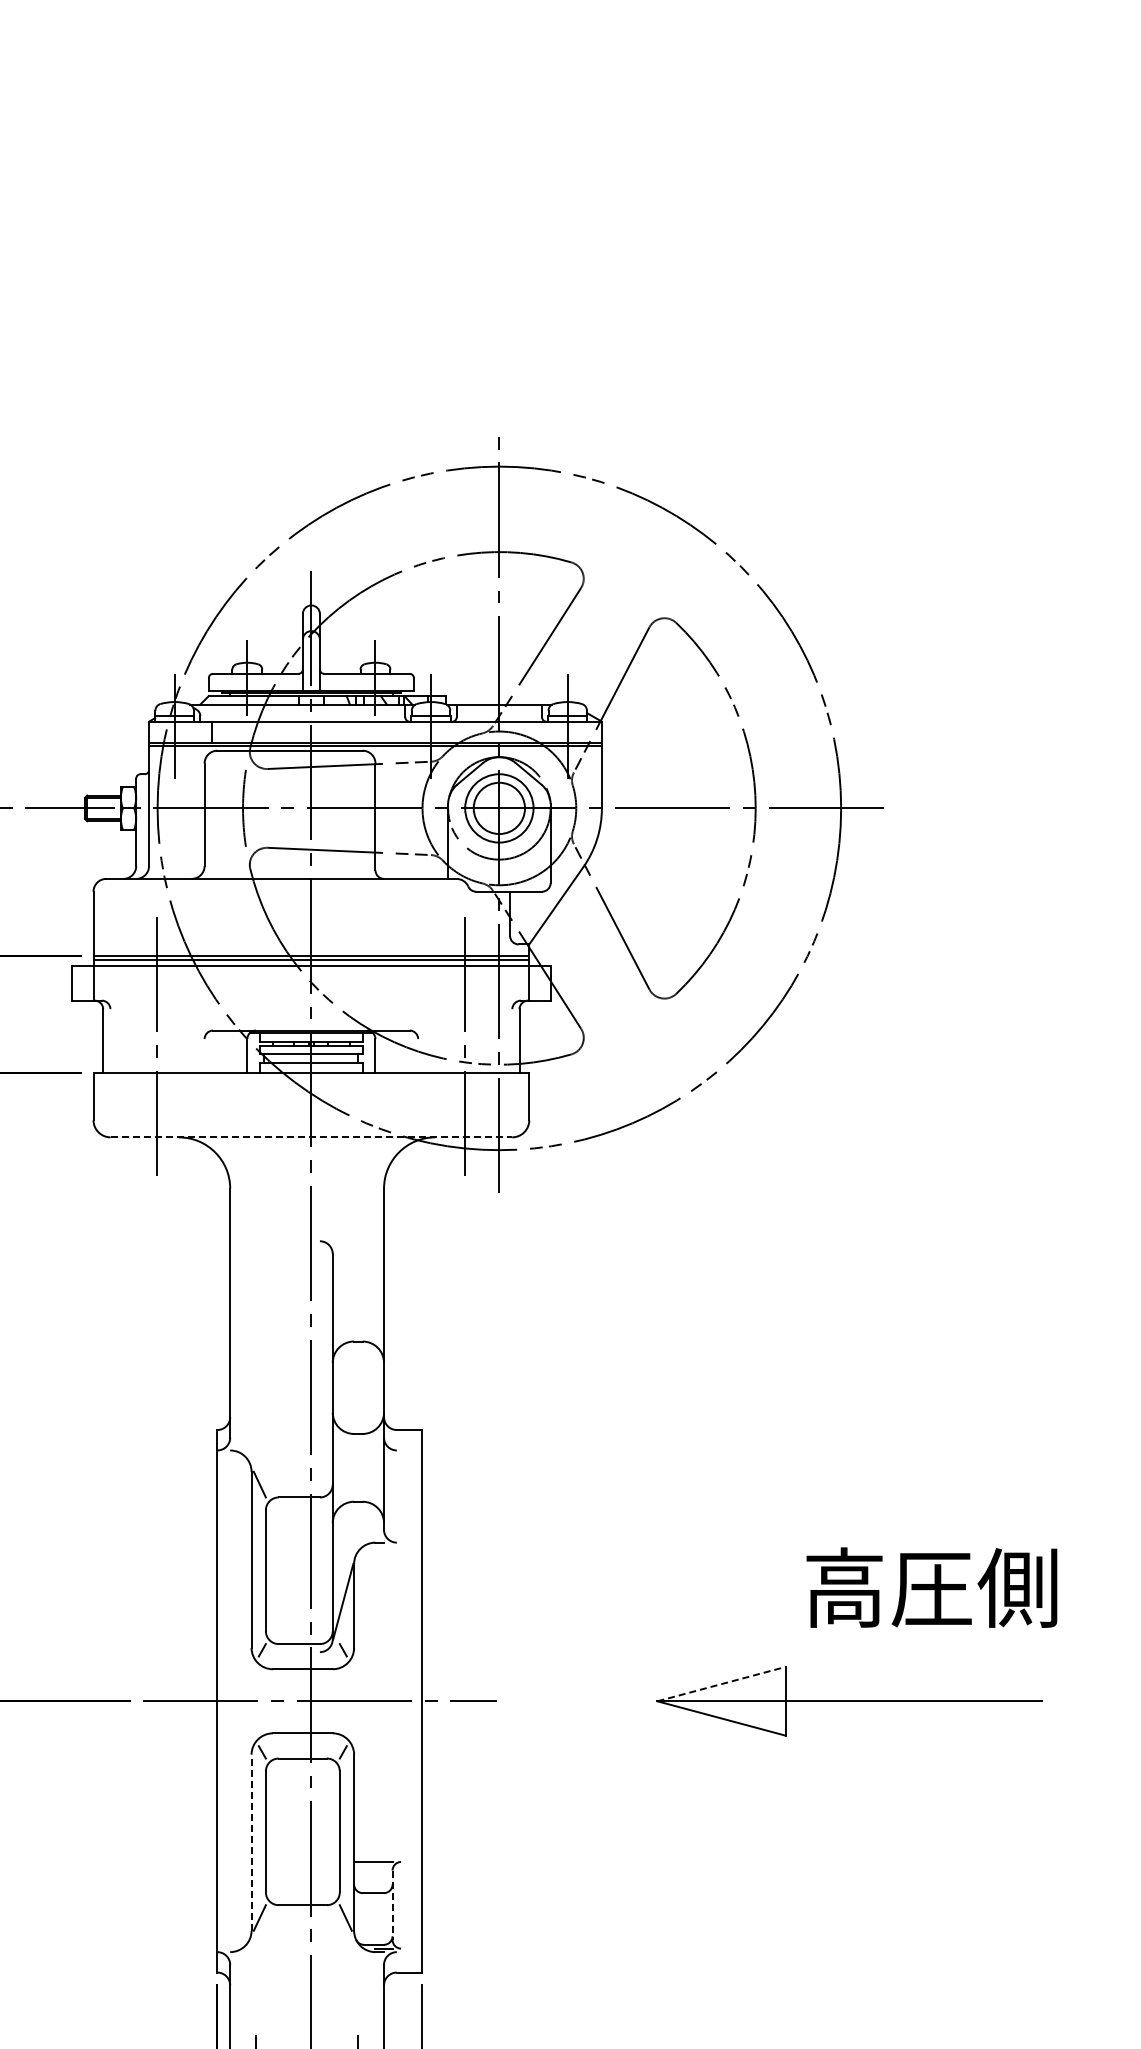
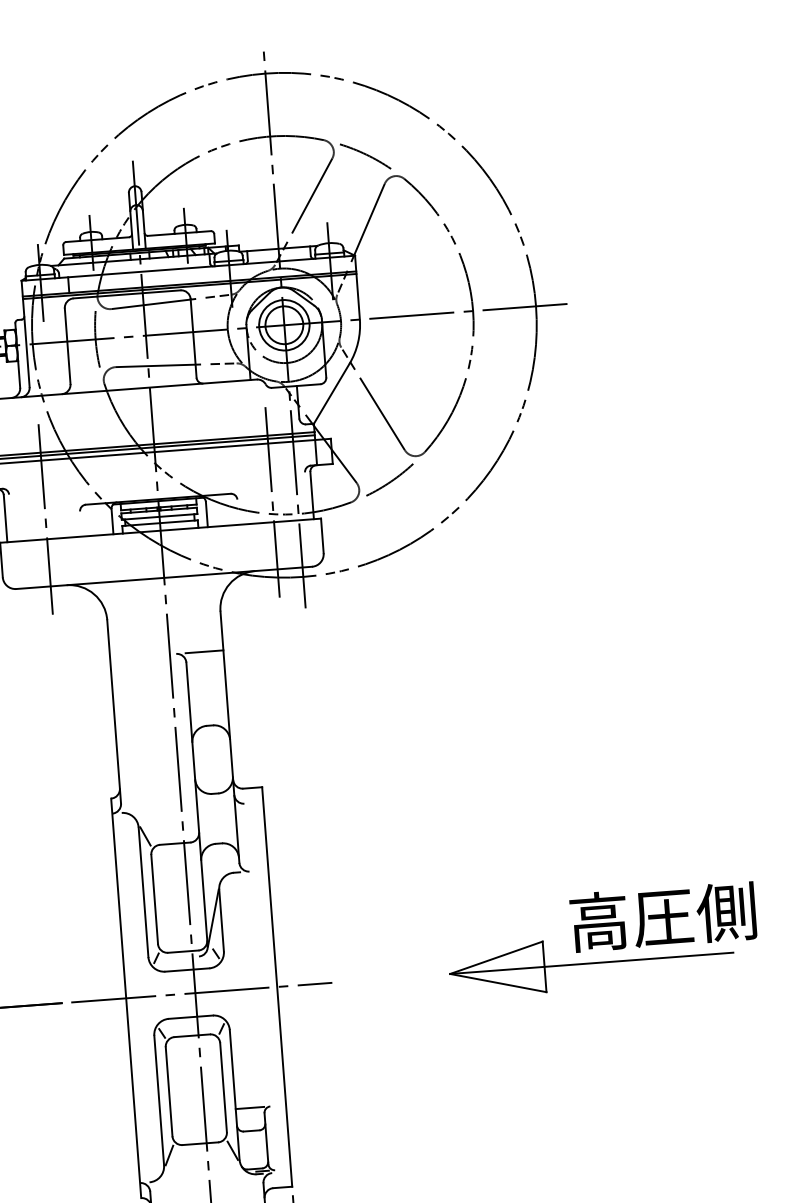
arc: (625, 586) -> (364, 154), added
arc: (626, 1029) -> (390, 481), added
line: (311, 1137) -> (164, 577), dashed -> solid
line: (358, 1241) -> (204, 651), added
text: (931, 1587) -> (662, 916), moved
line: (722, 1684) -> (497, 958), dashed -> solid
line: (251, 1842) -> (159, 1100), dashed -> solid
line: (392, 1905) -> (266, 1139), dashed -> solid

